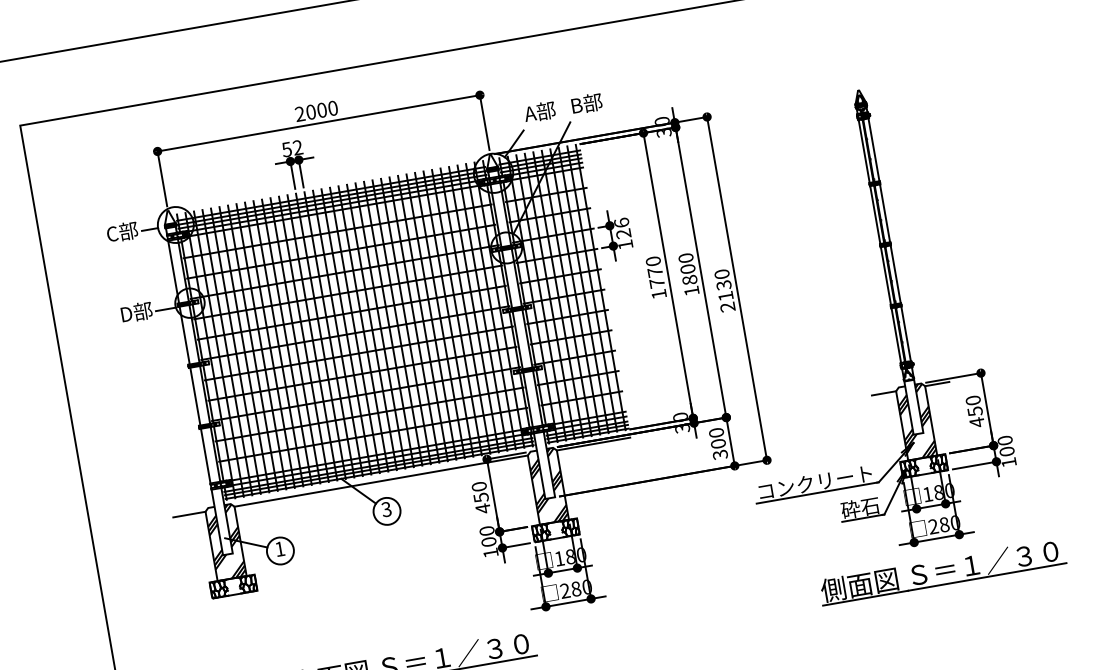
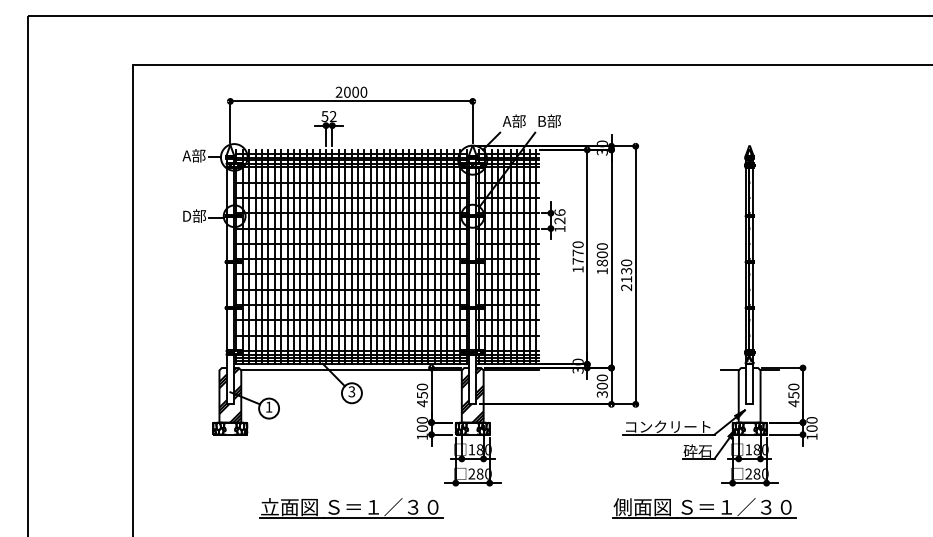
text: (121, 231) -> (193, 155), C部 -> A部
hatch: (916, 422) -> (749, 395), removed
line: (189, 514) -> (207, 370), removed
part: (942, 572) -> (704, 508), moved

